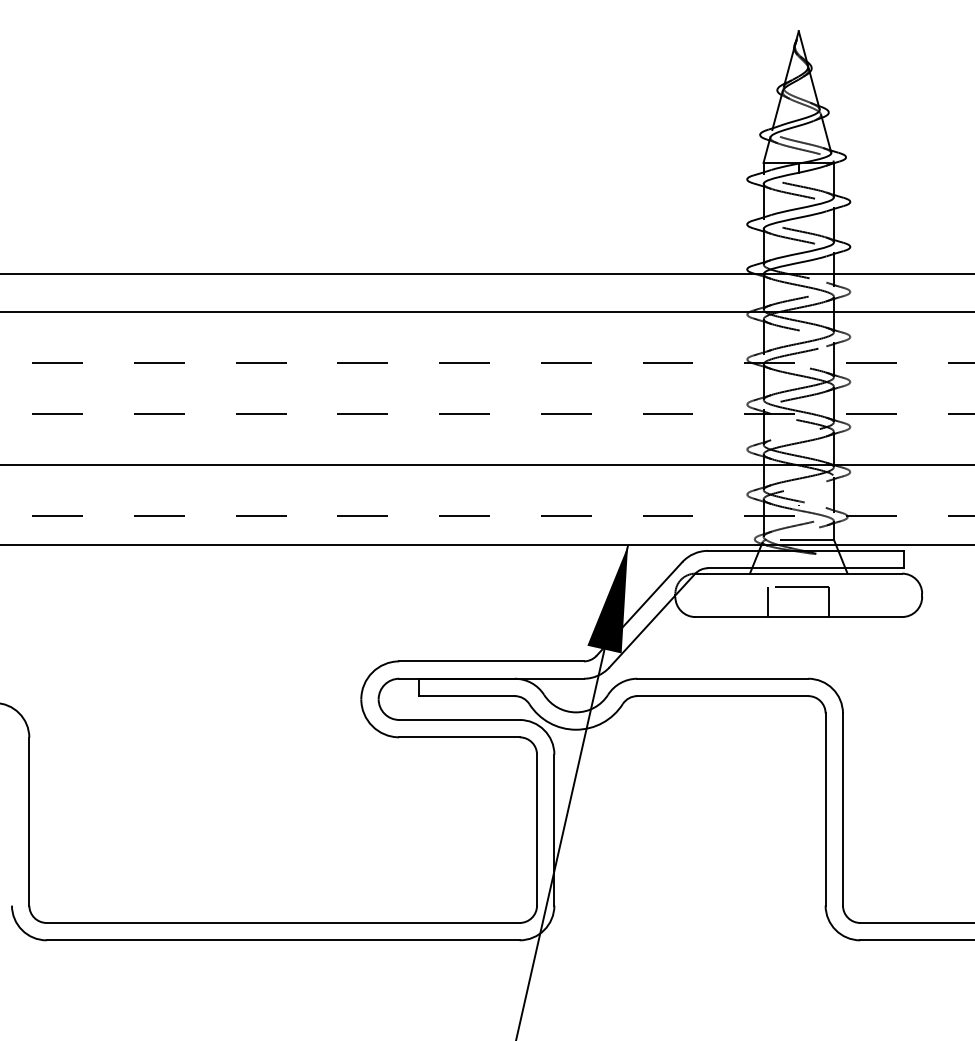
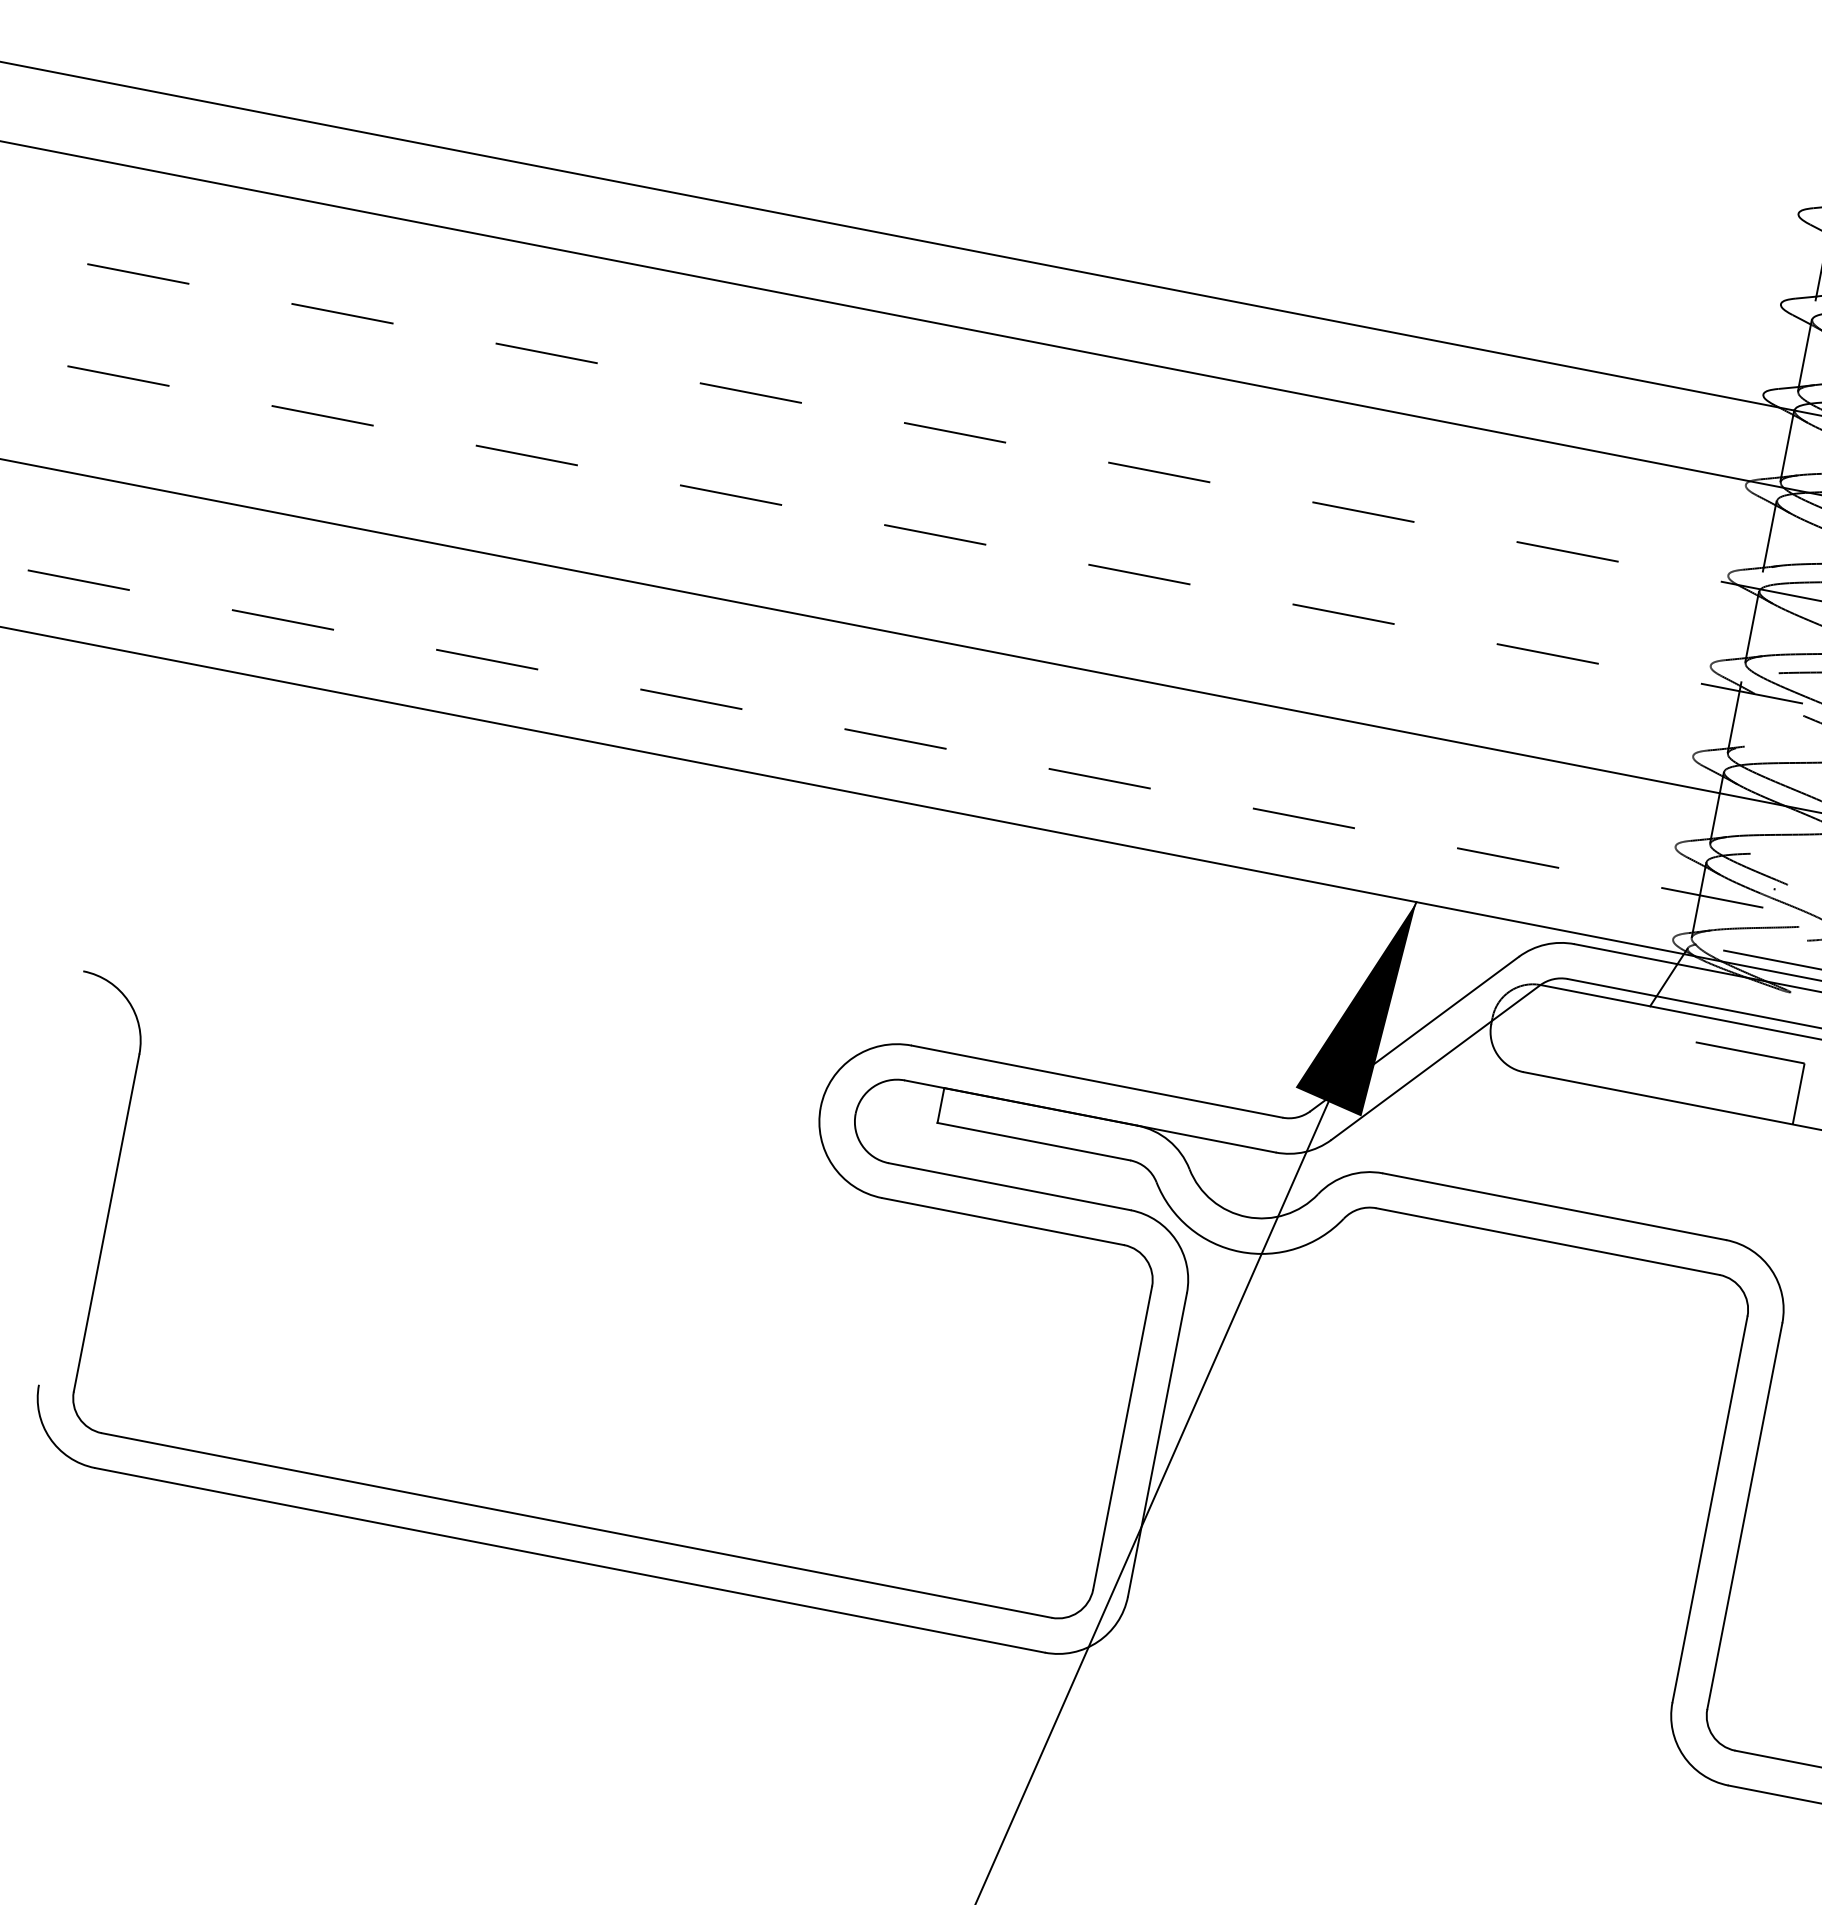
line: (768, 601) -> (1676, 1069), removed

